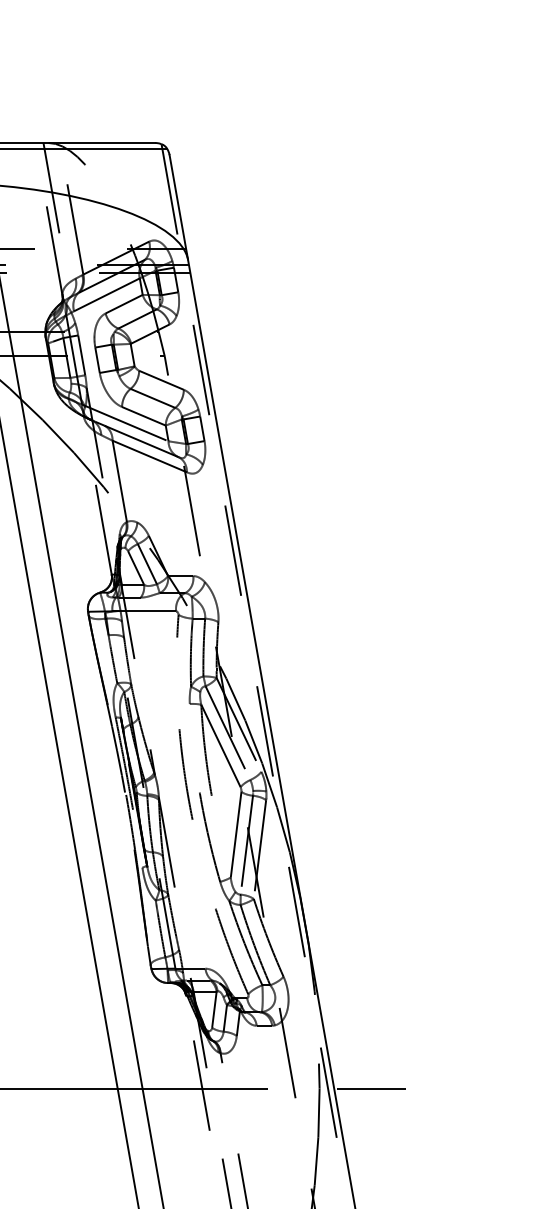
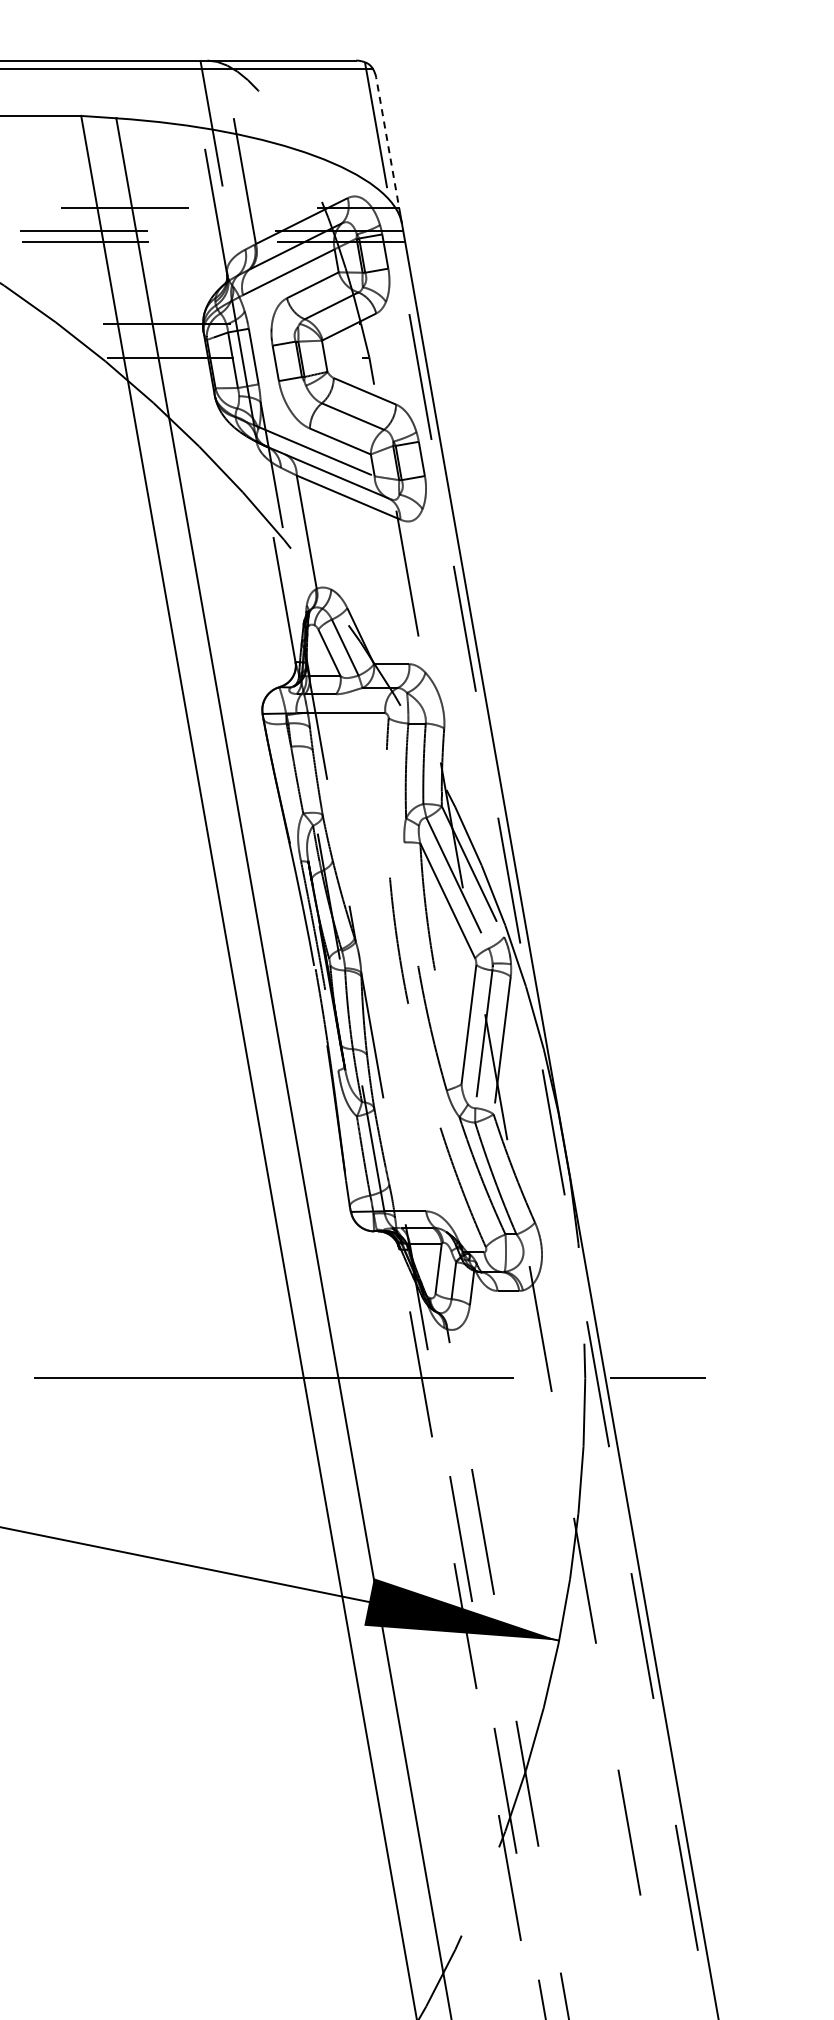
line: (178, 204) -> (388, 146), solid -> dashed

